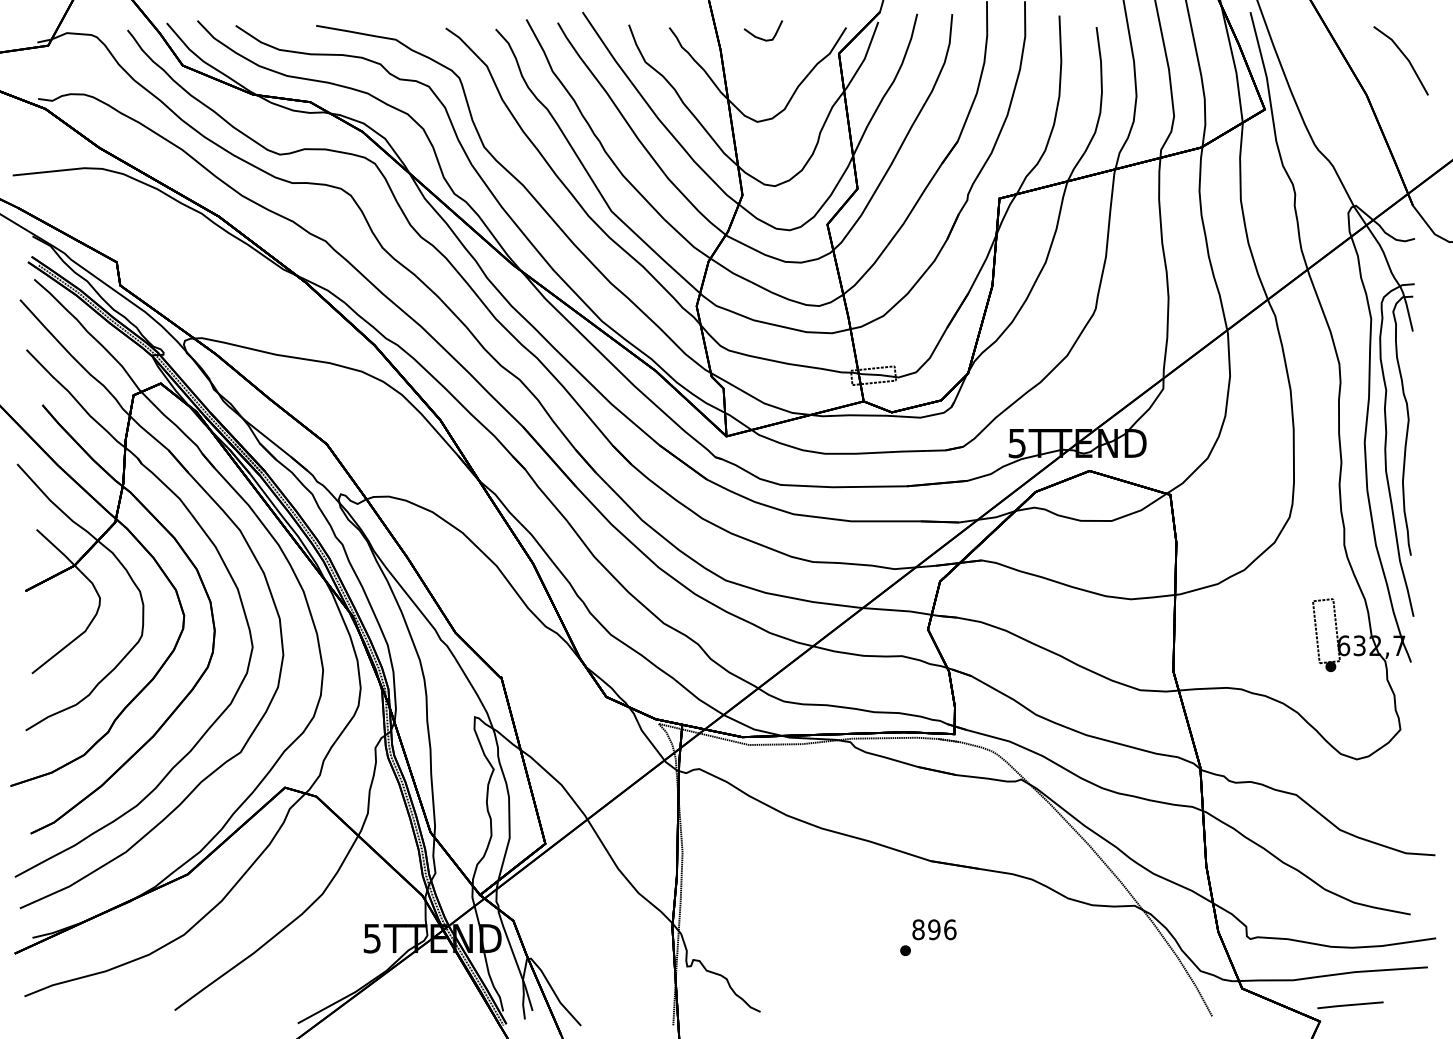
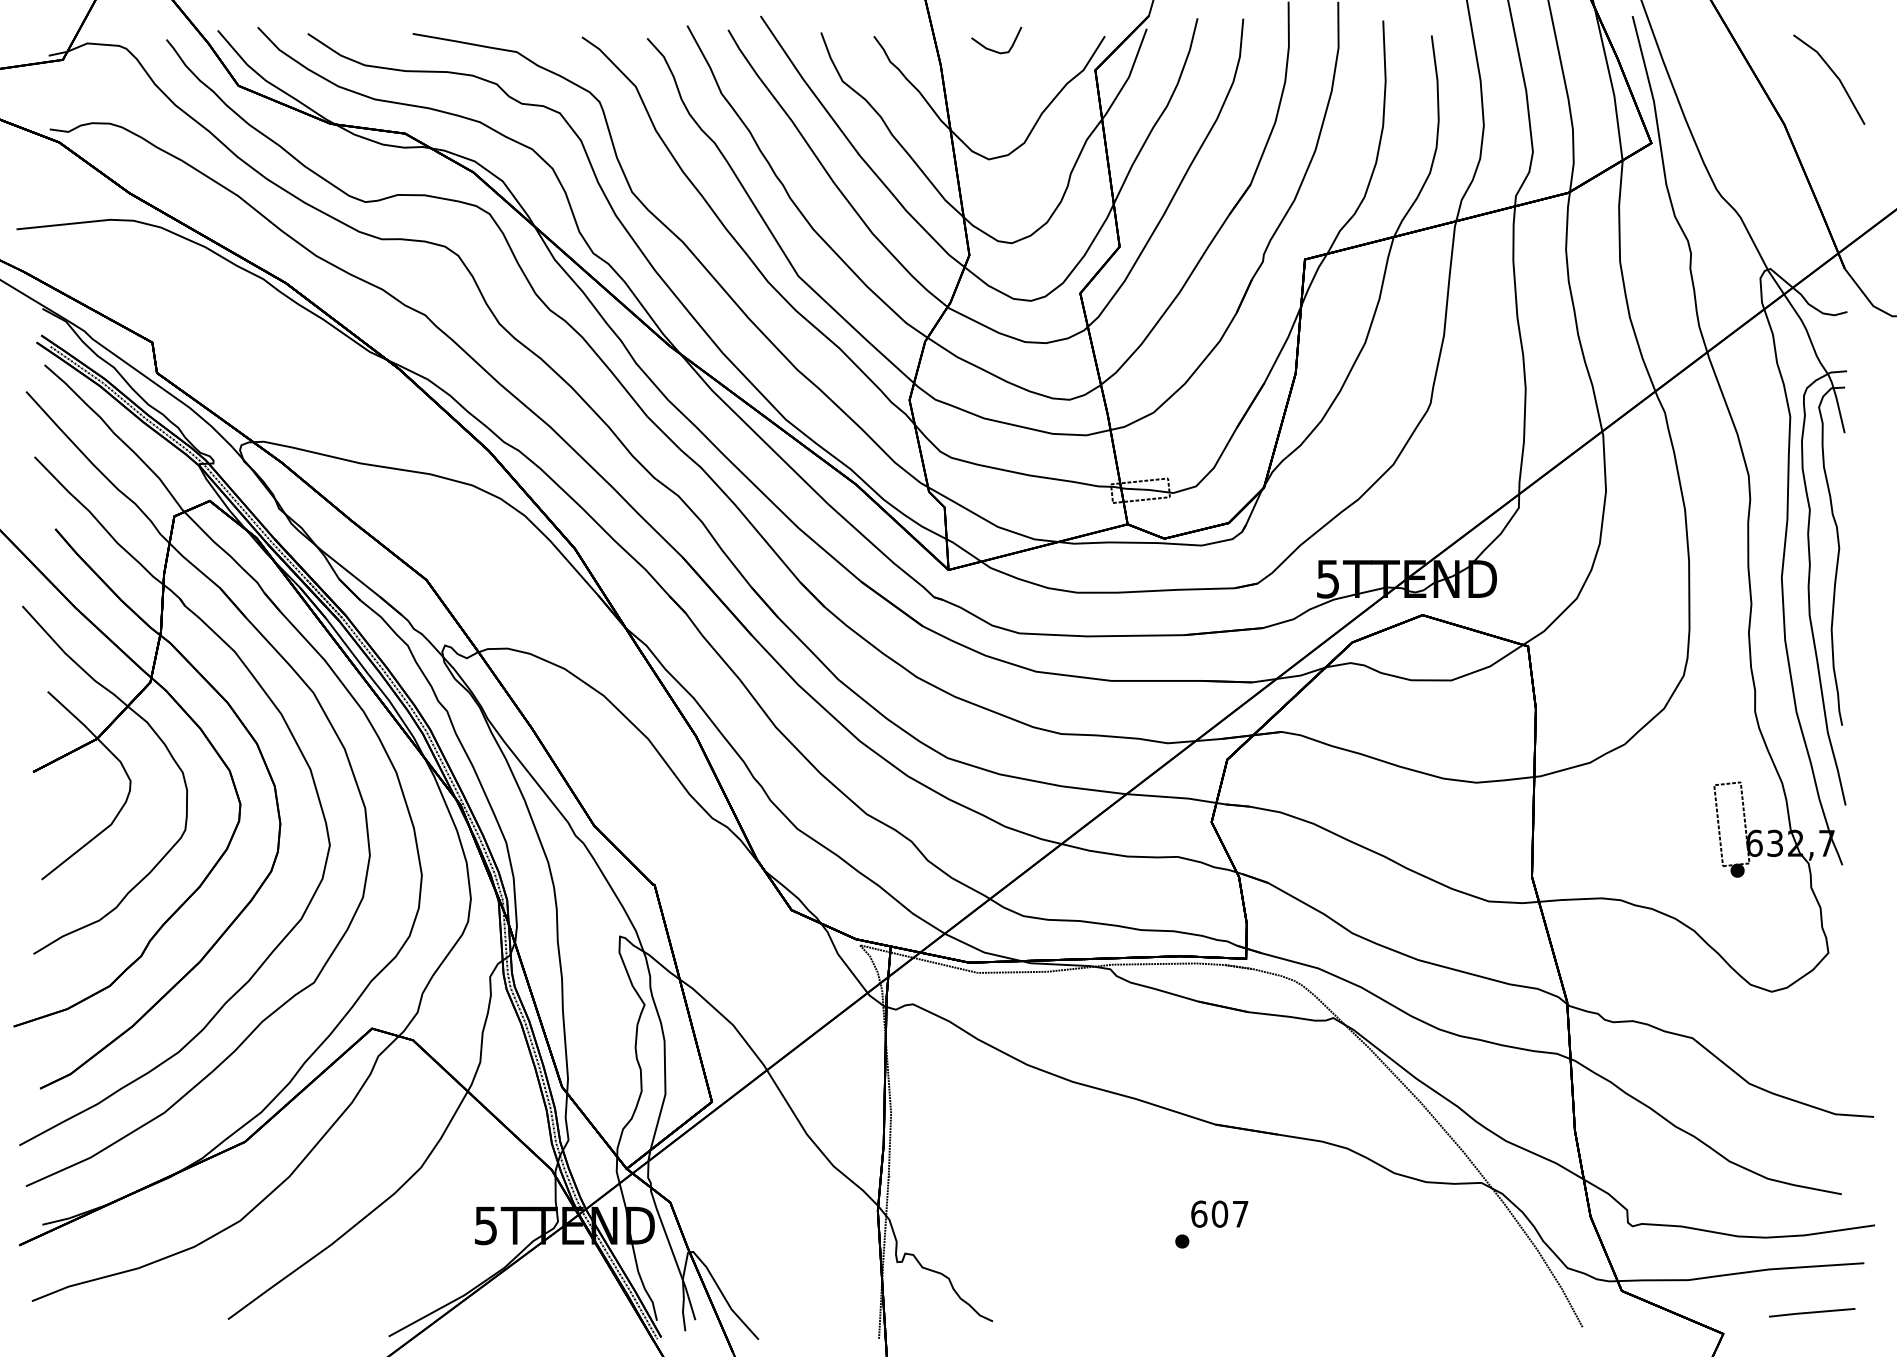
text: (934, 929) -> (1219, 1213), 896 -> 607
line: (1350, 1005) -> (1812, 1312), moved

